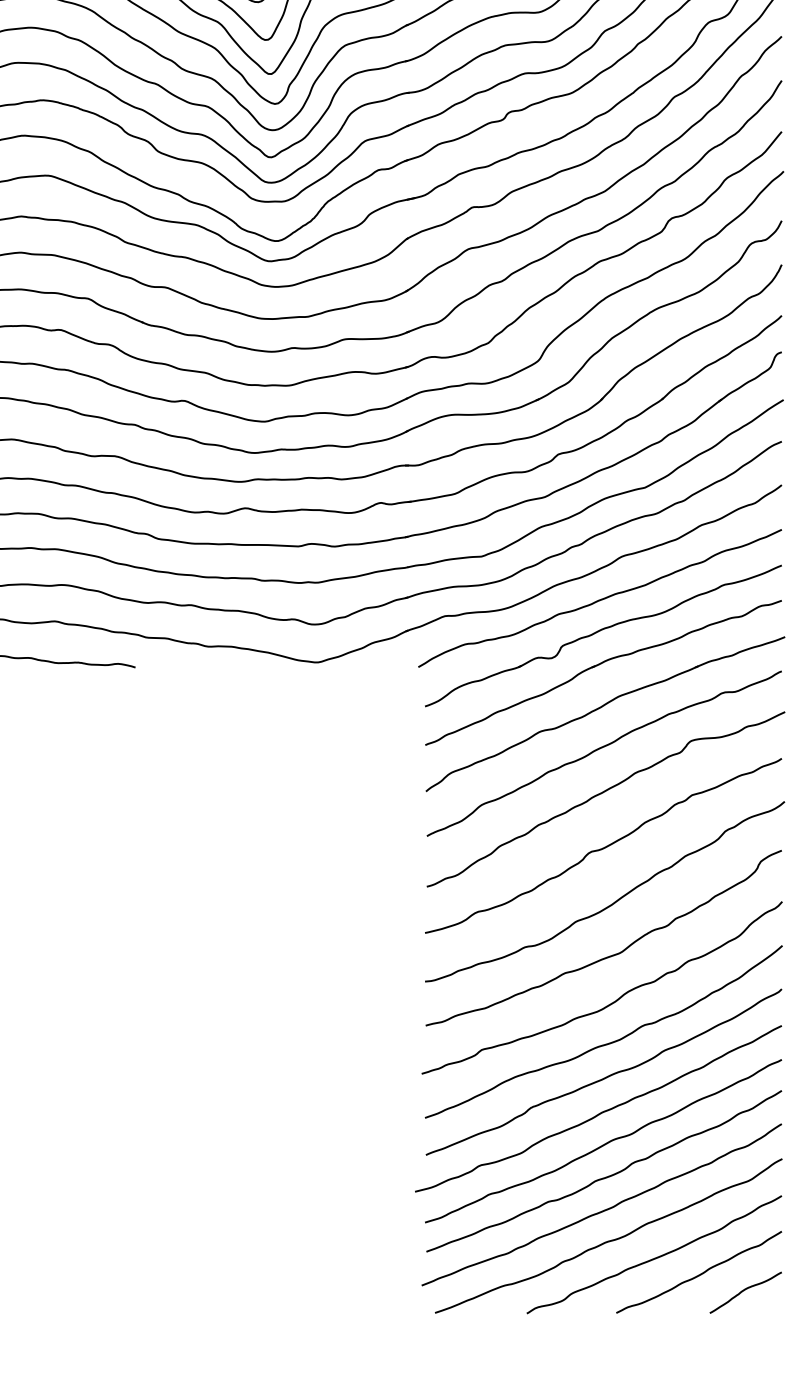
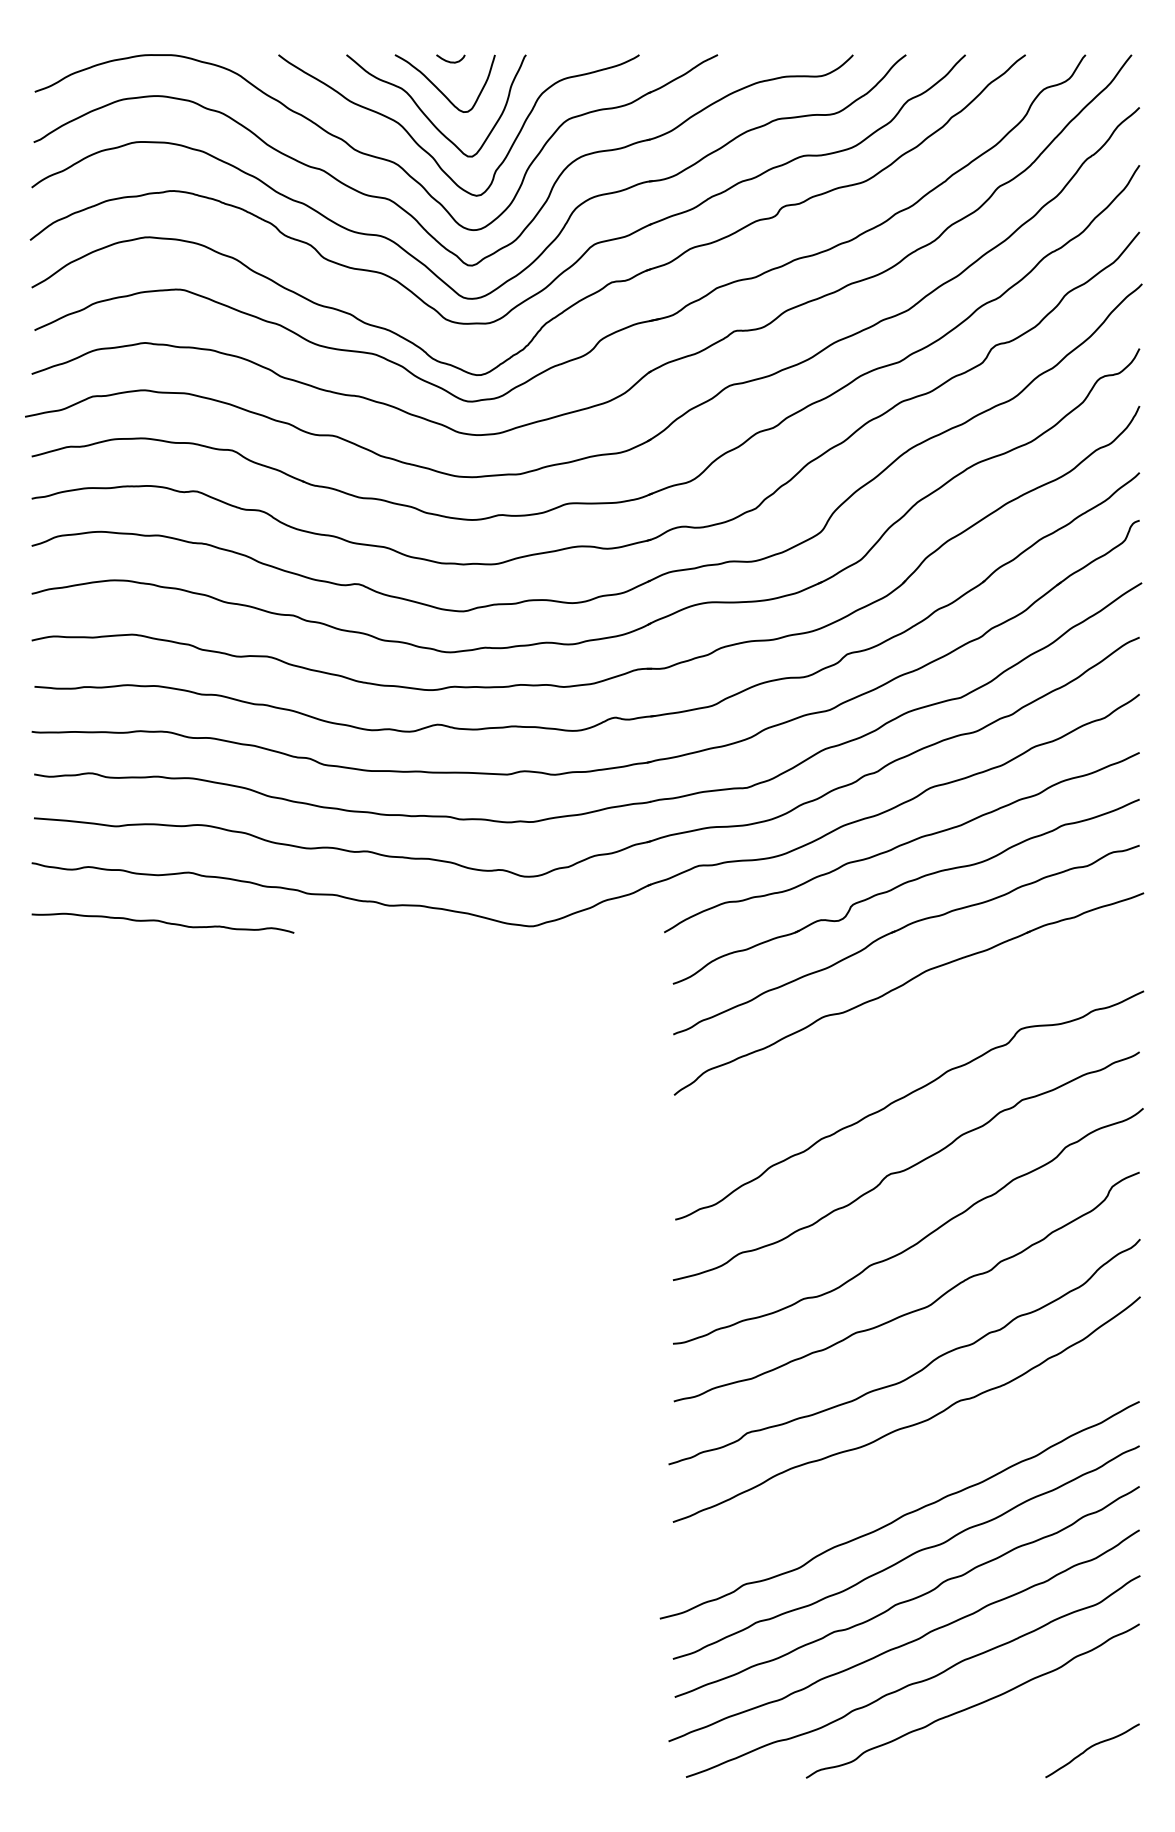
curve: (602, 748) -> (904, 1038), removed
curve: (605, 1076) -> (909, 1468), removed
curve: (699, 1274) -> (1032, 1726), removed

